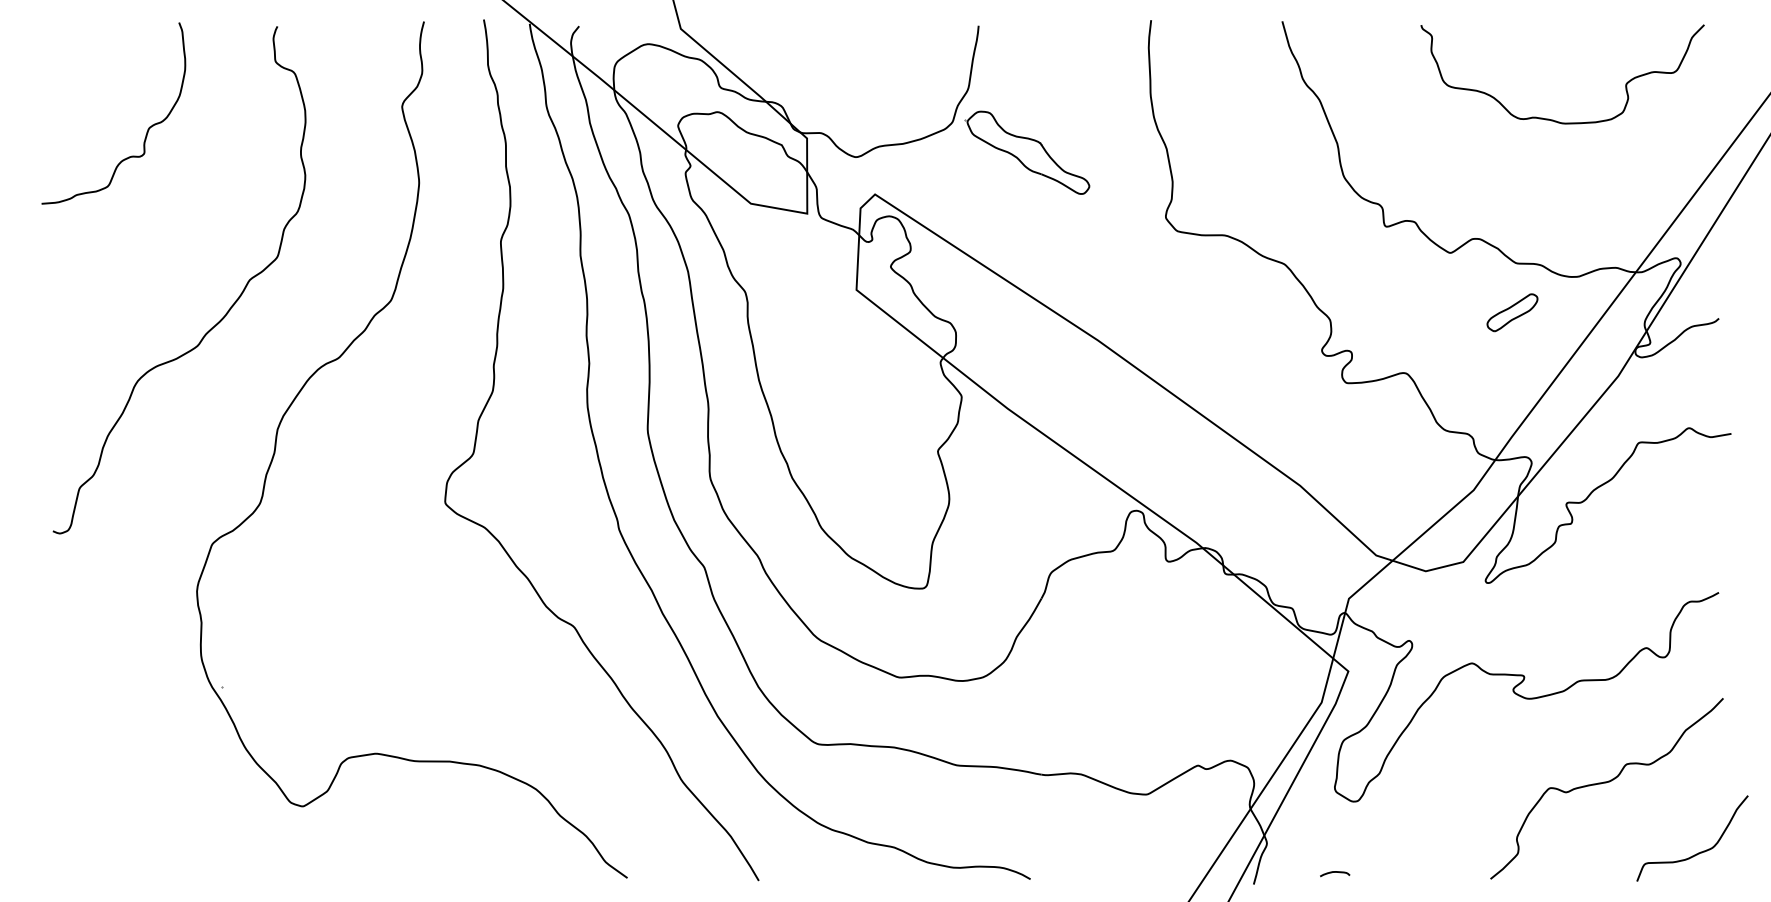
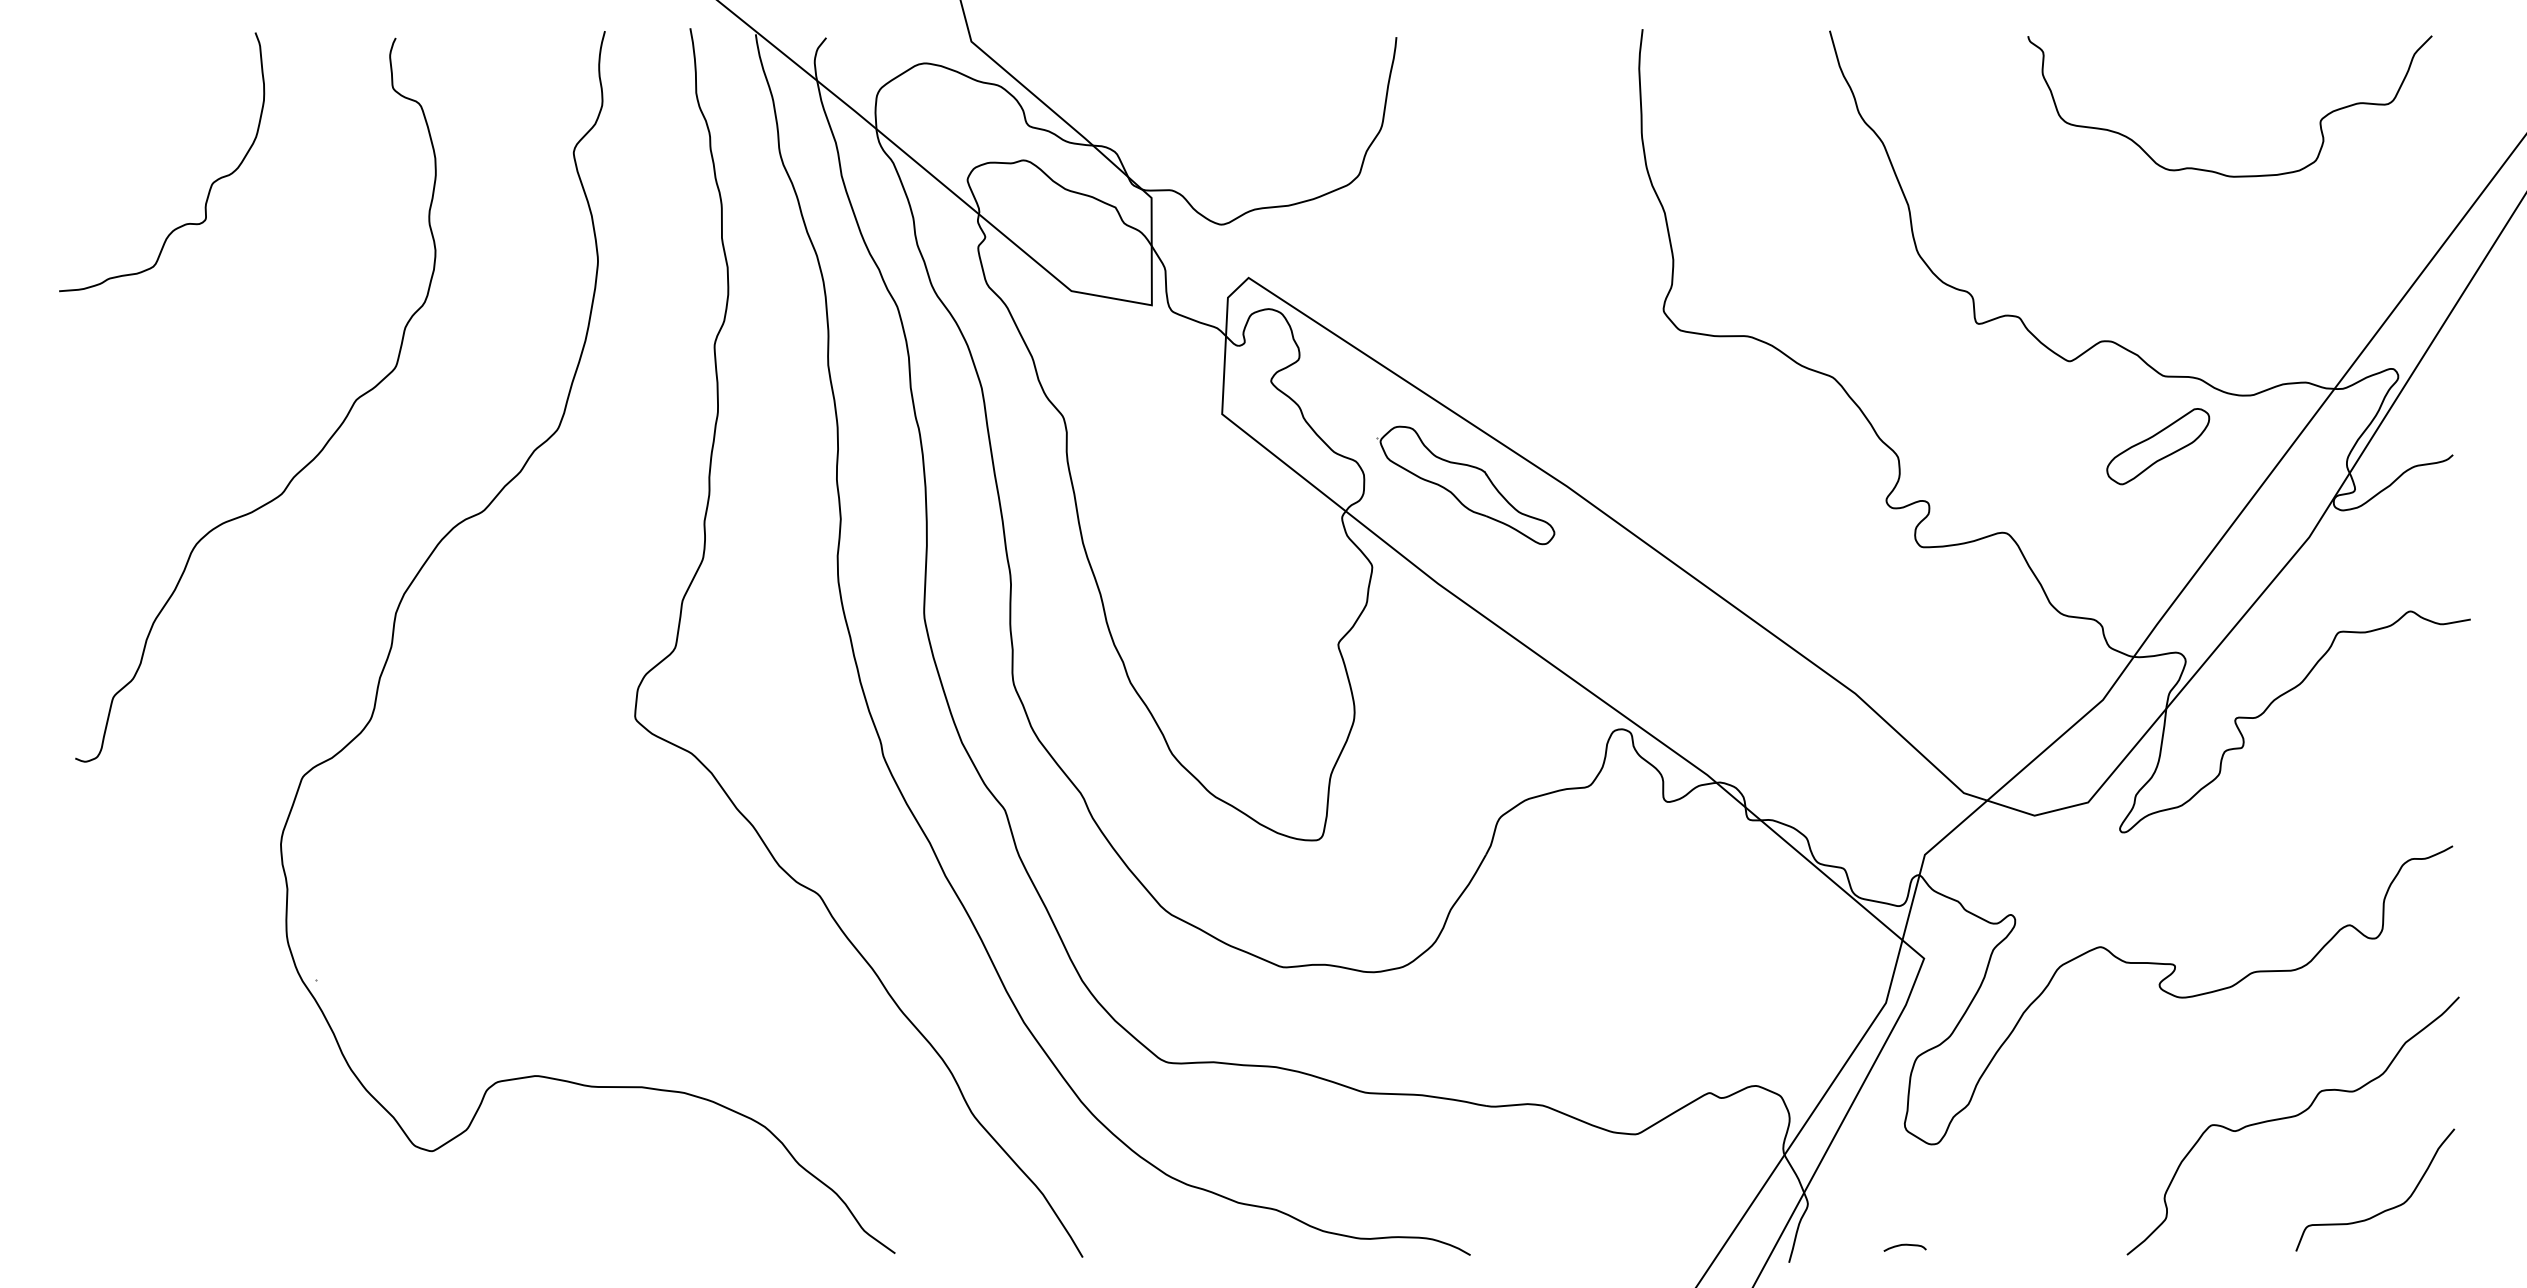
part: (1027, 152) -> (1465, 485), moved
part: (1512, 312) -> (2158, 446), size x1.43
curve: (1699, 852) -> (2385, 1209), moved

